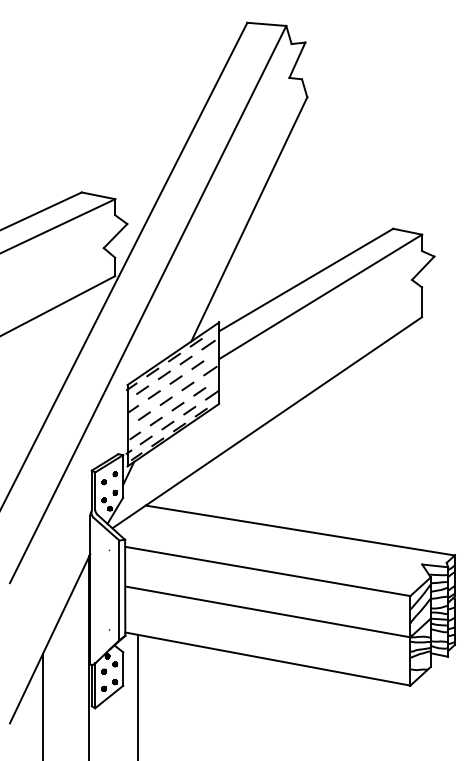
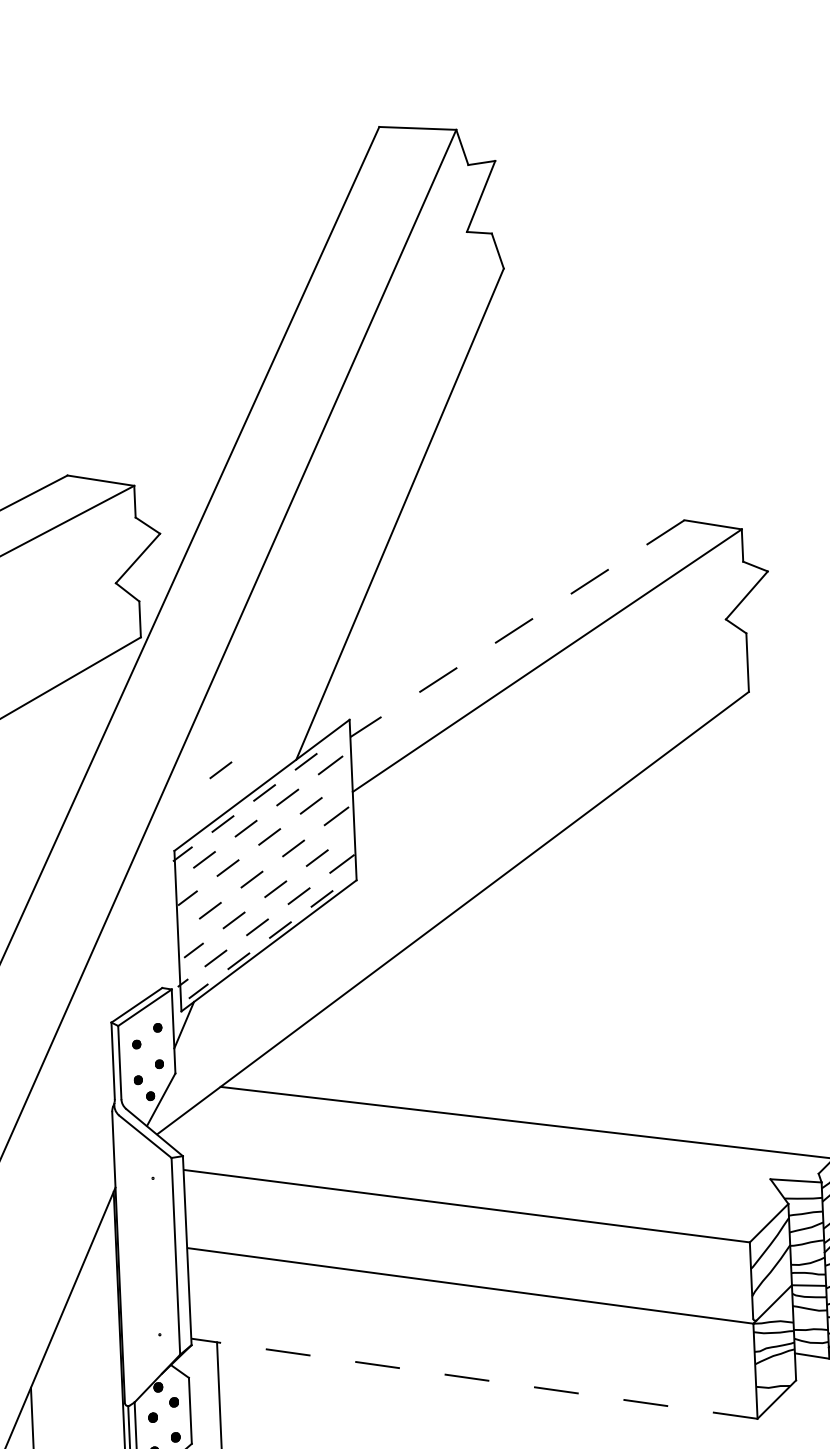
line: (306, 280) -> (517, 629), solid -> dashed
line: (152, 344) -> (220, 768), added
line: (267, 659) -> (473, 1379), solid -> dashed

